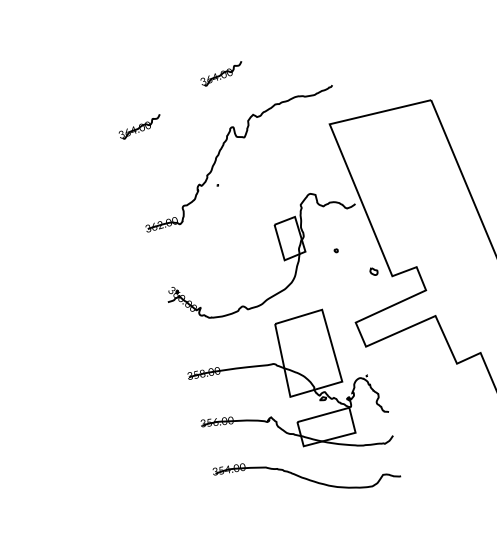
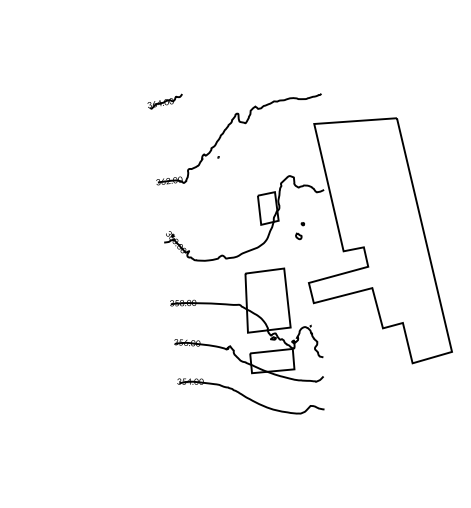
part: (221, 74) -> (235, 70), removed
part: (373, 271) -> (298, 236), moved

